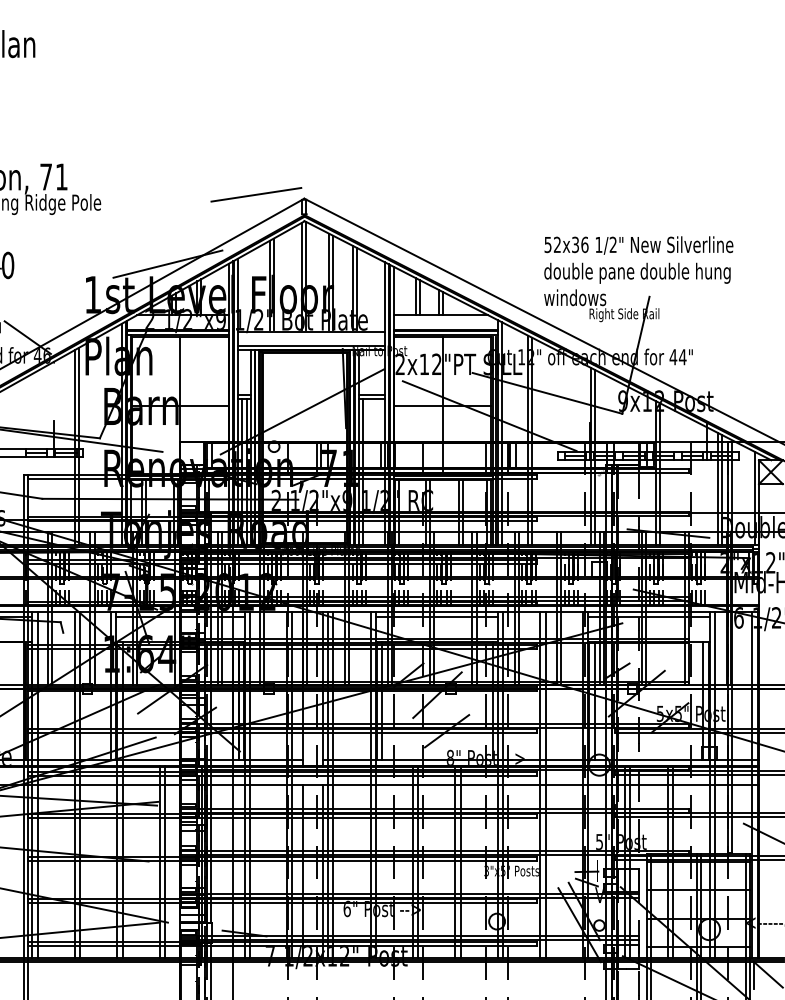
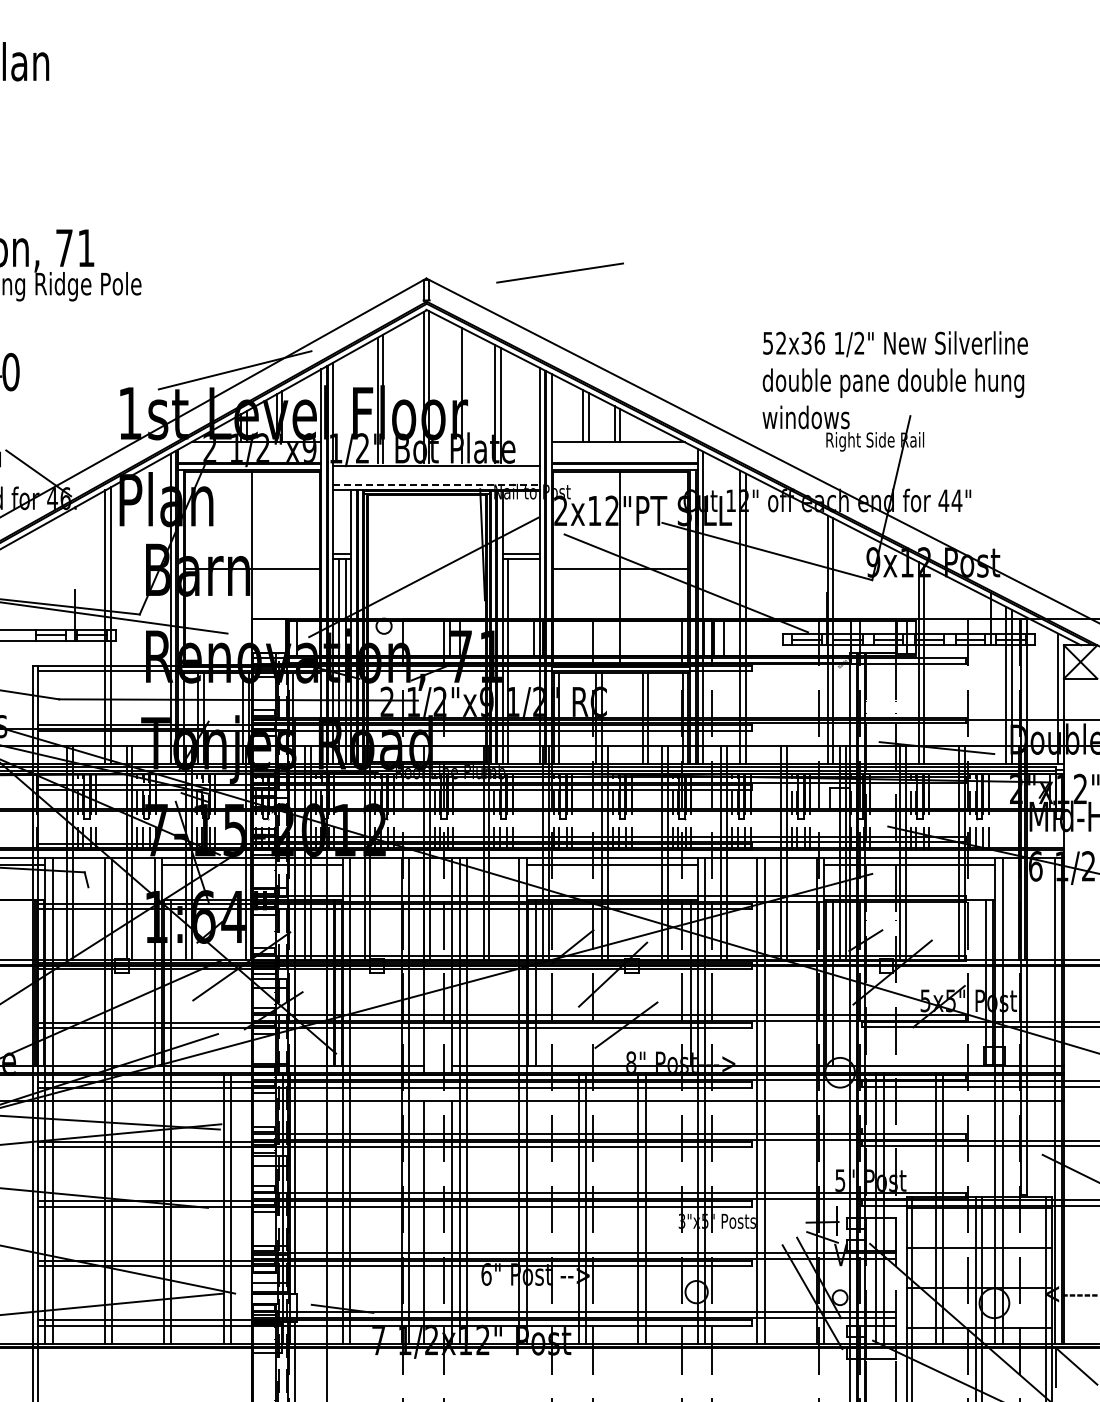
line: (255, 194) -> (559, 272), moved
line: (333, 282) -> (467, 396), removed
line: (311, 345) -> (436, 484), solid -> dashed

